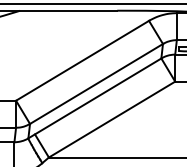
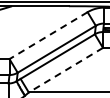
line: (82, 60) -> (48, 35), solid -> dashed
line: (111, 120) -> (65, 70), solid -> dashed

